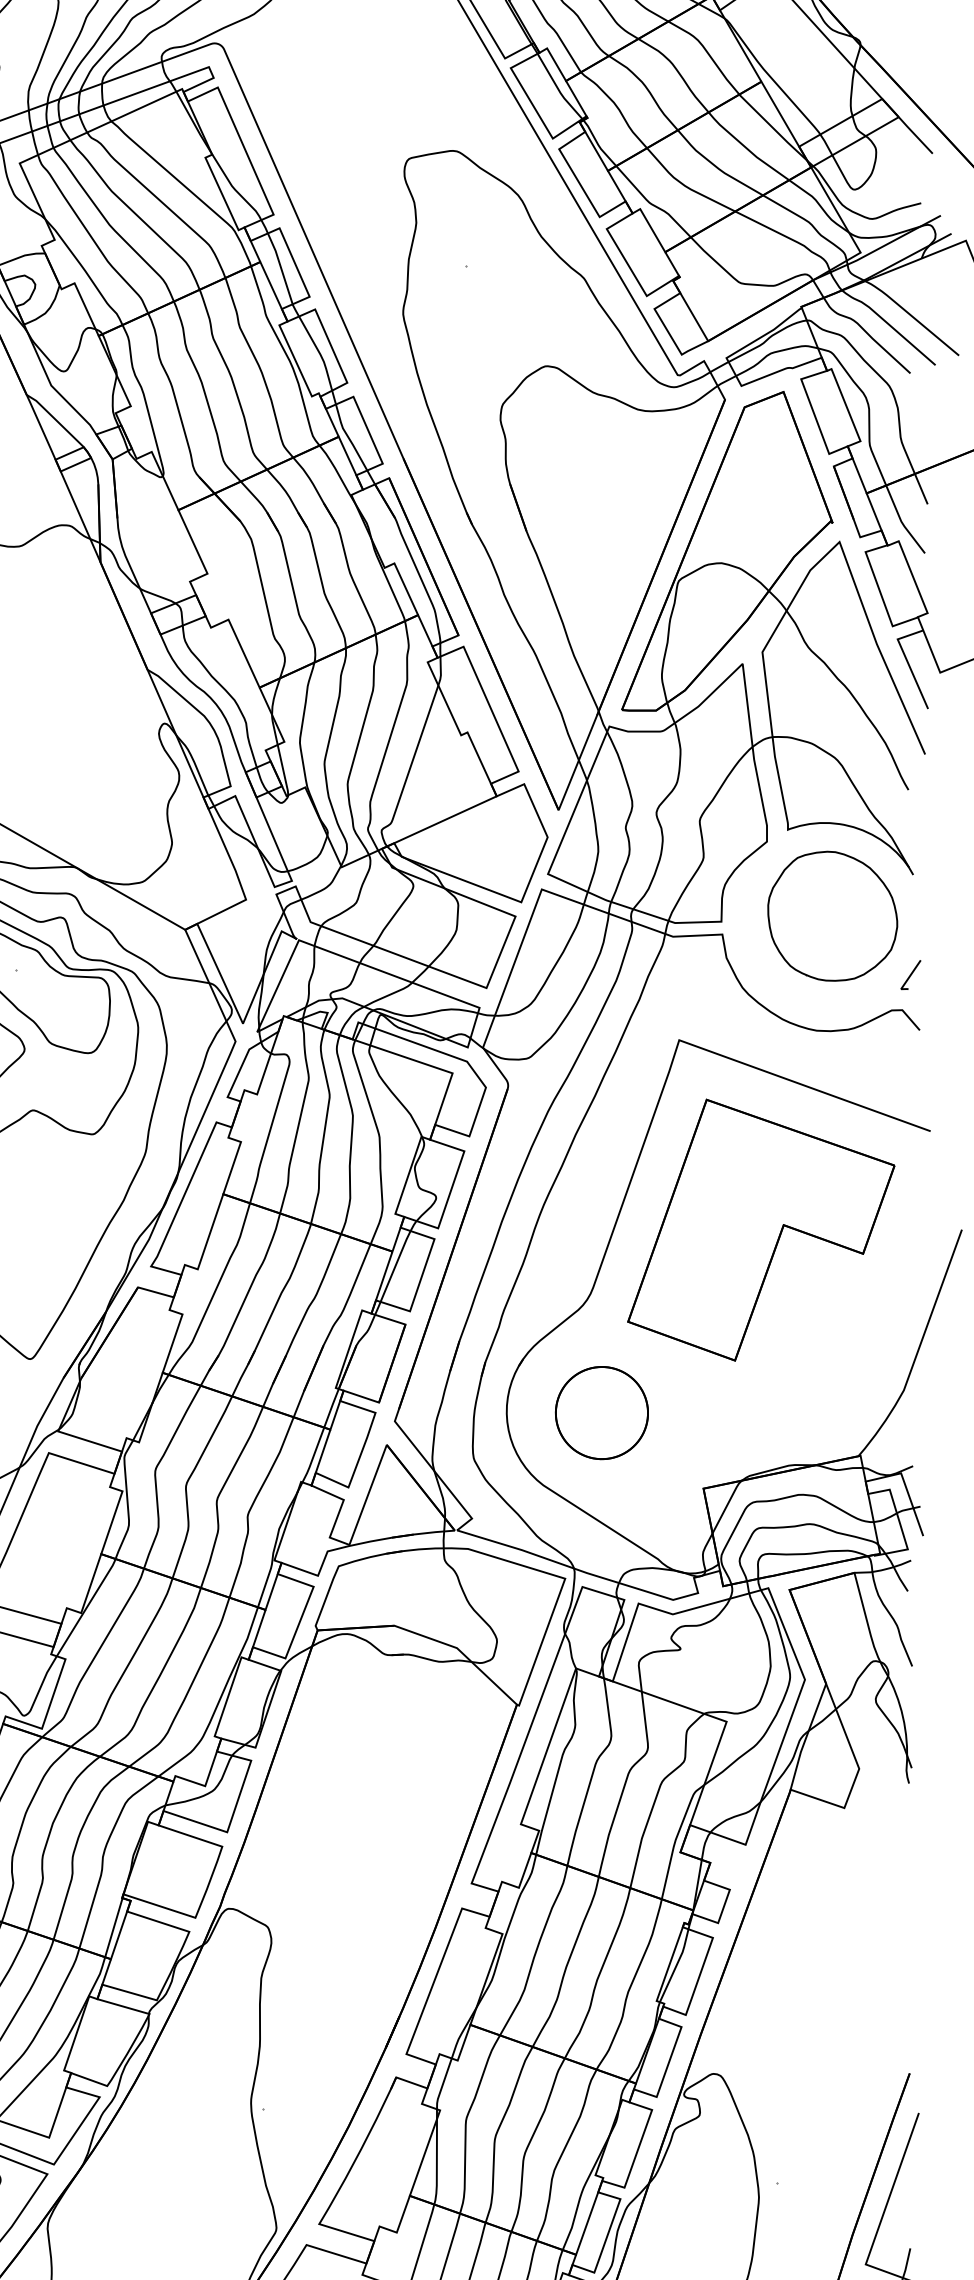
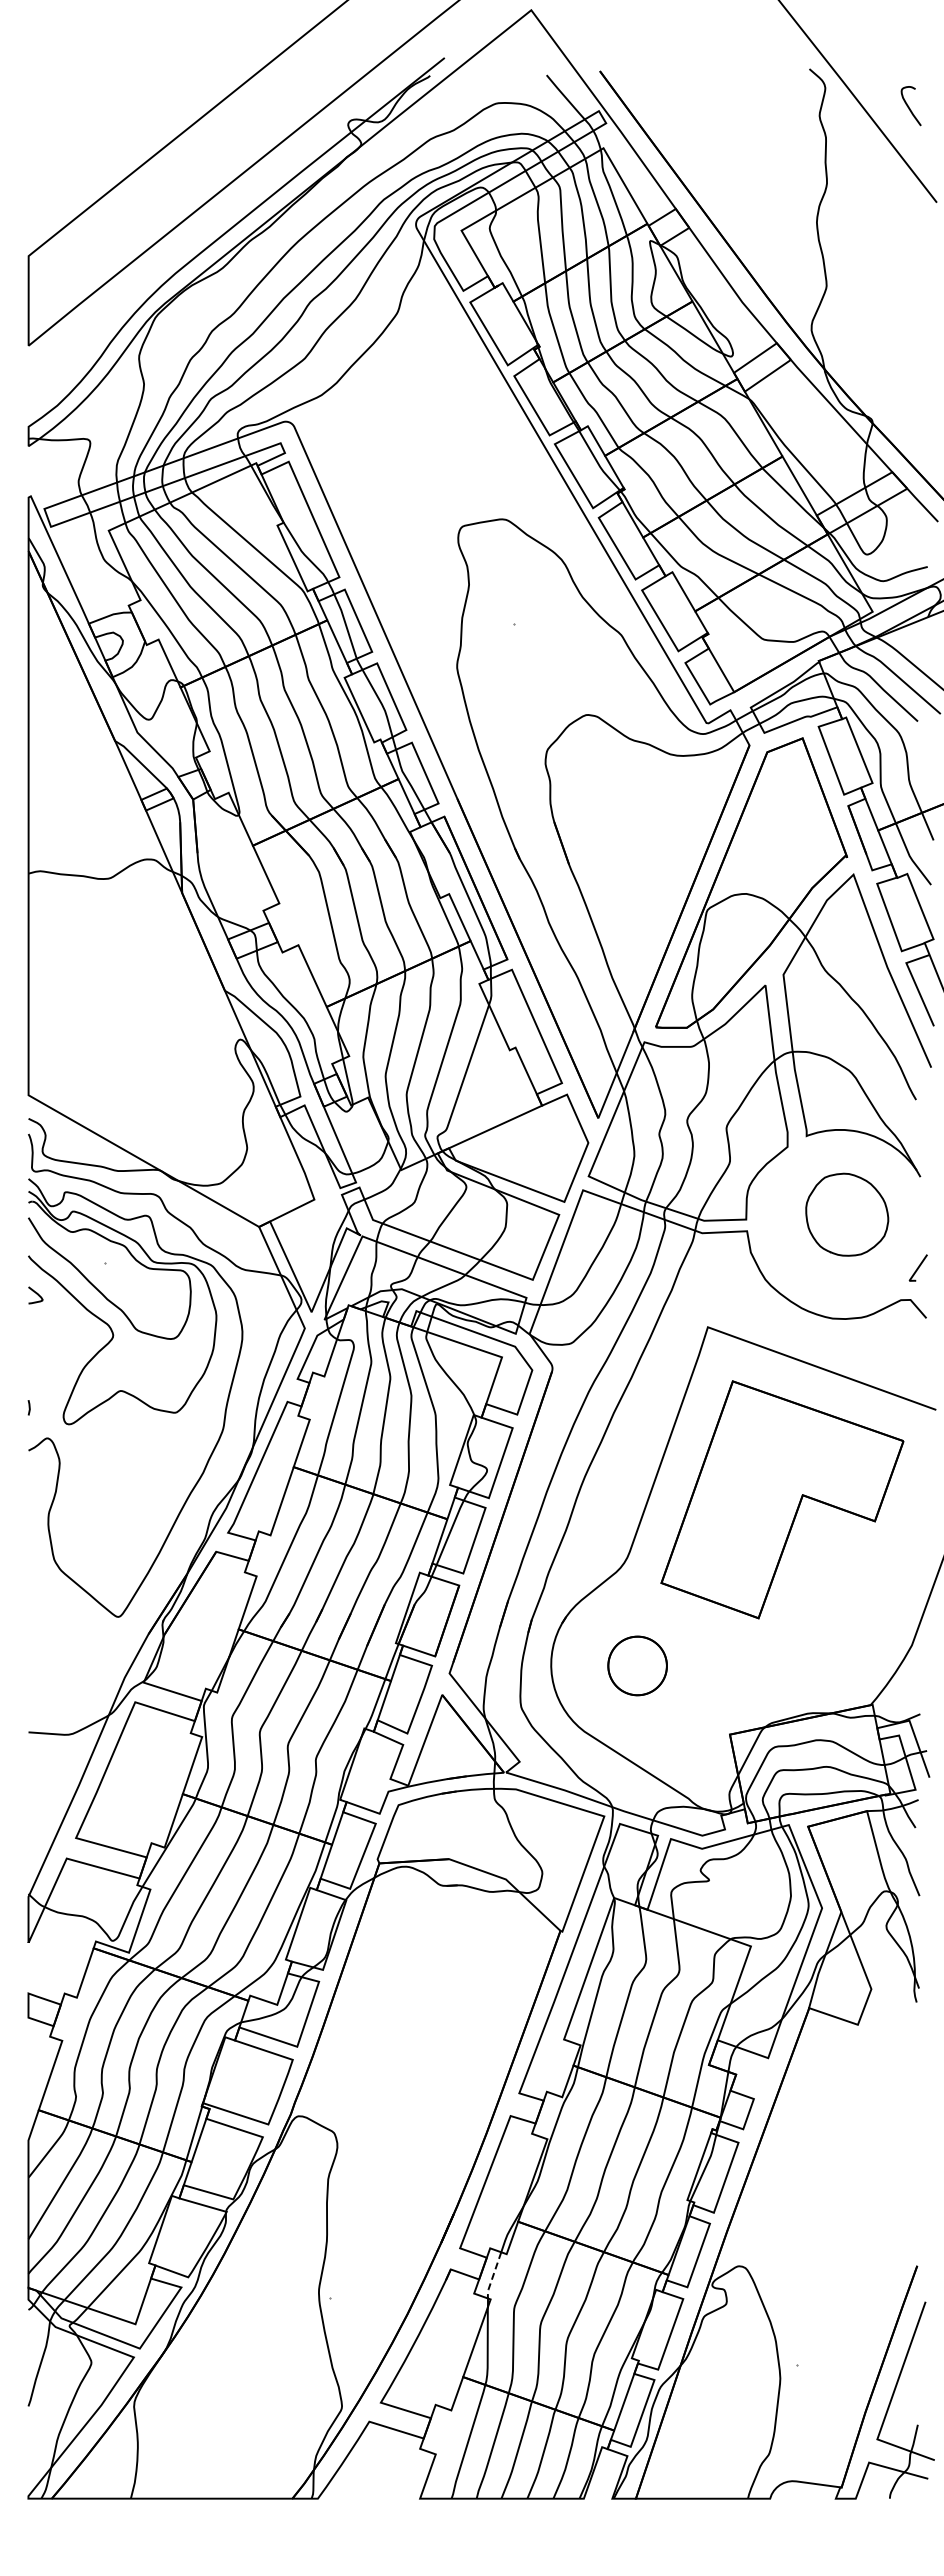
part: (831, 916) -> (846, 1214), size x0.7
part: (601, 1412) -> (637, 1665), size x0.7
line: (443, 2085) -> (493, 2276), solid -> dashed

